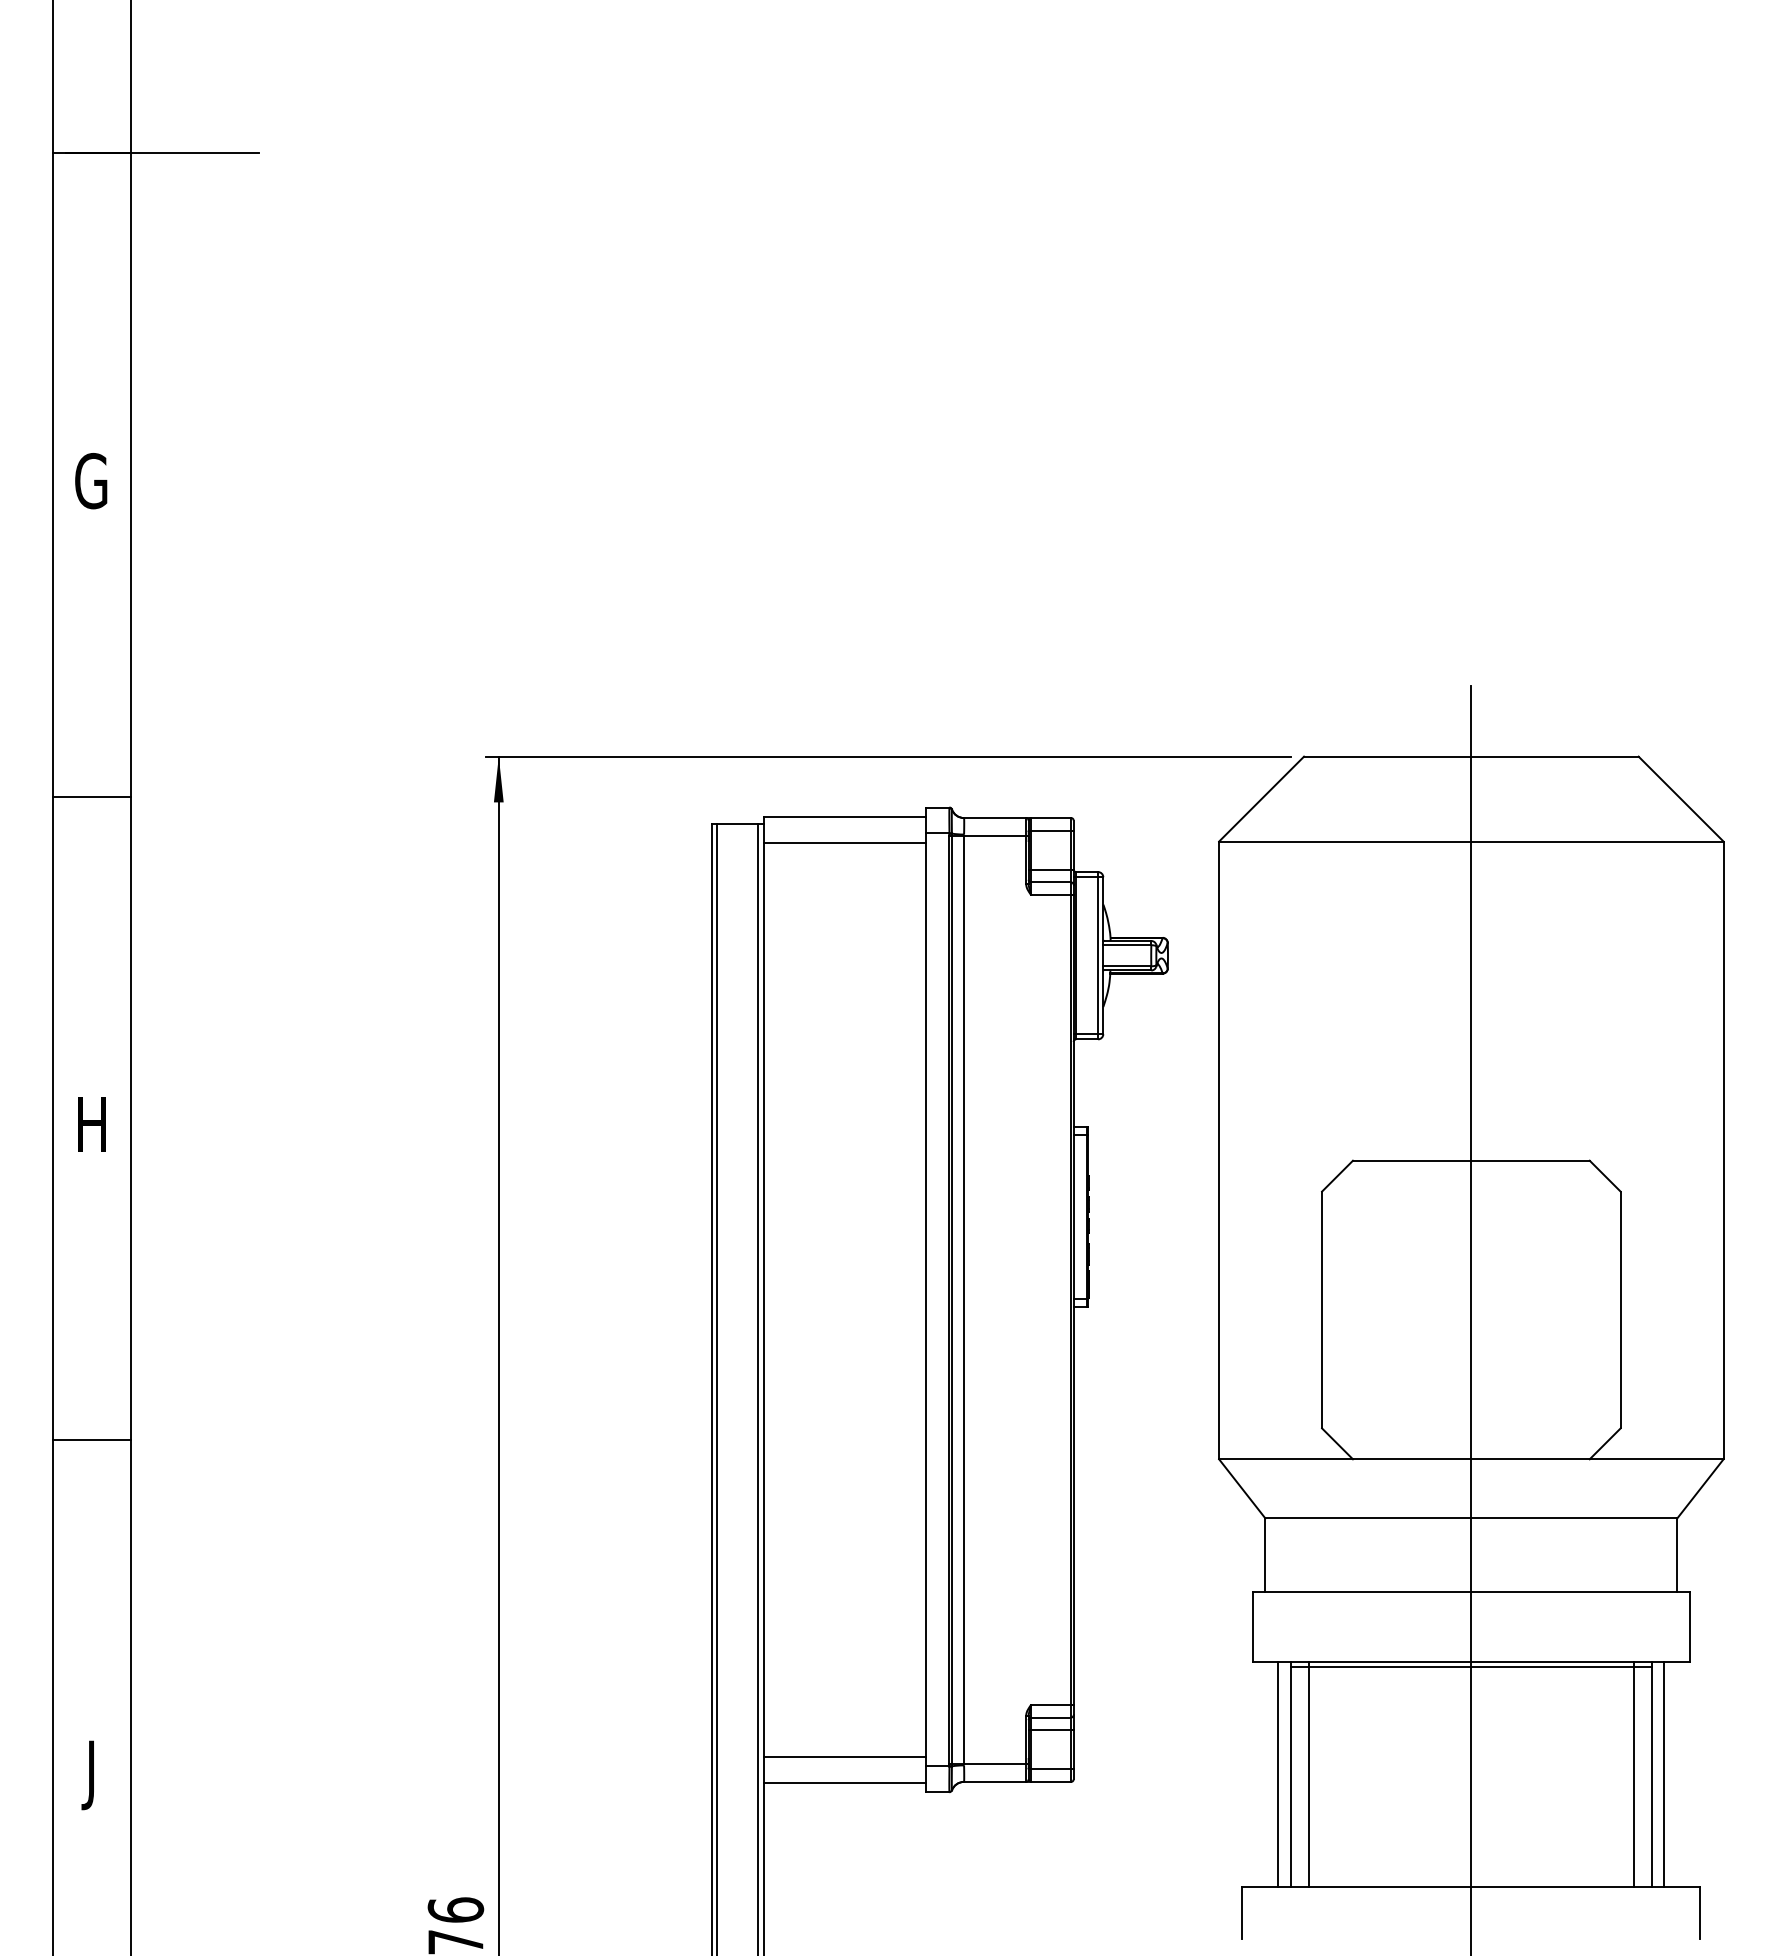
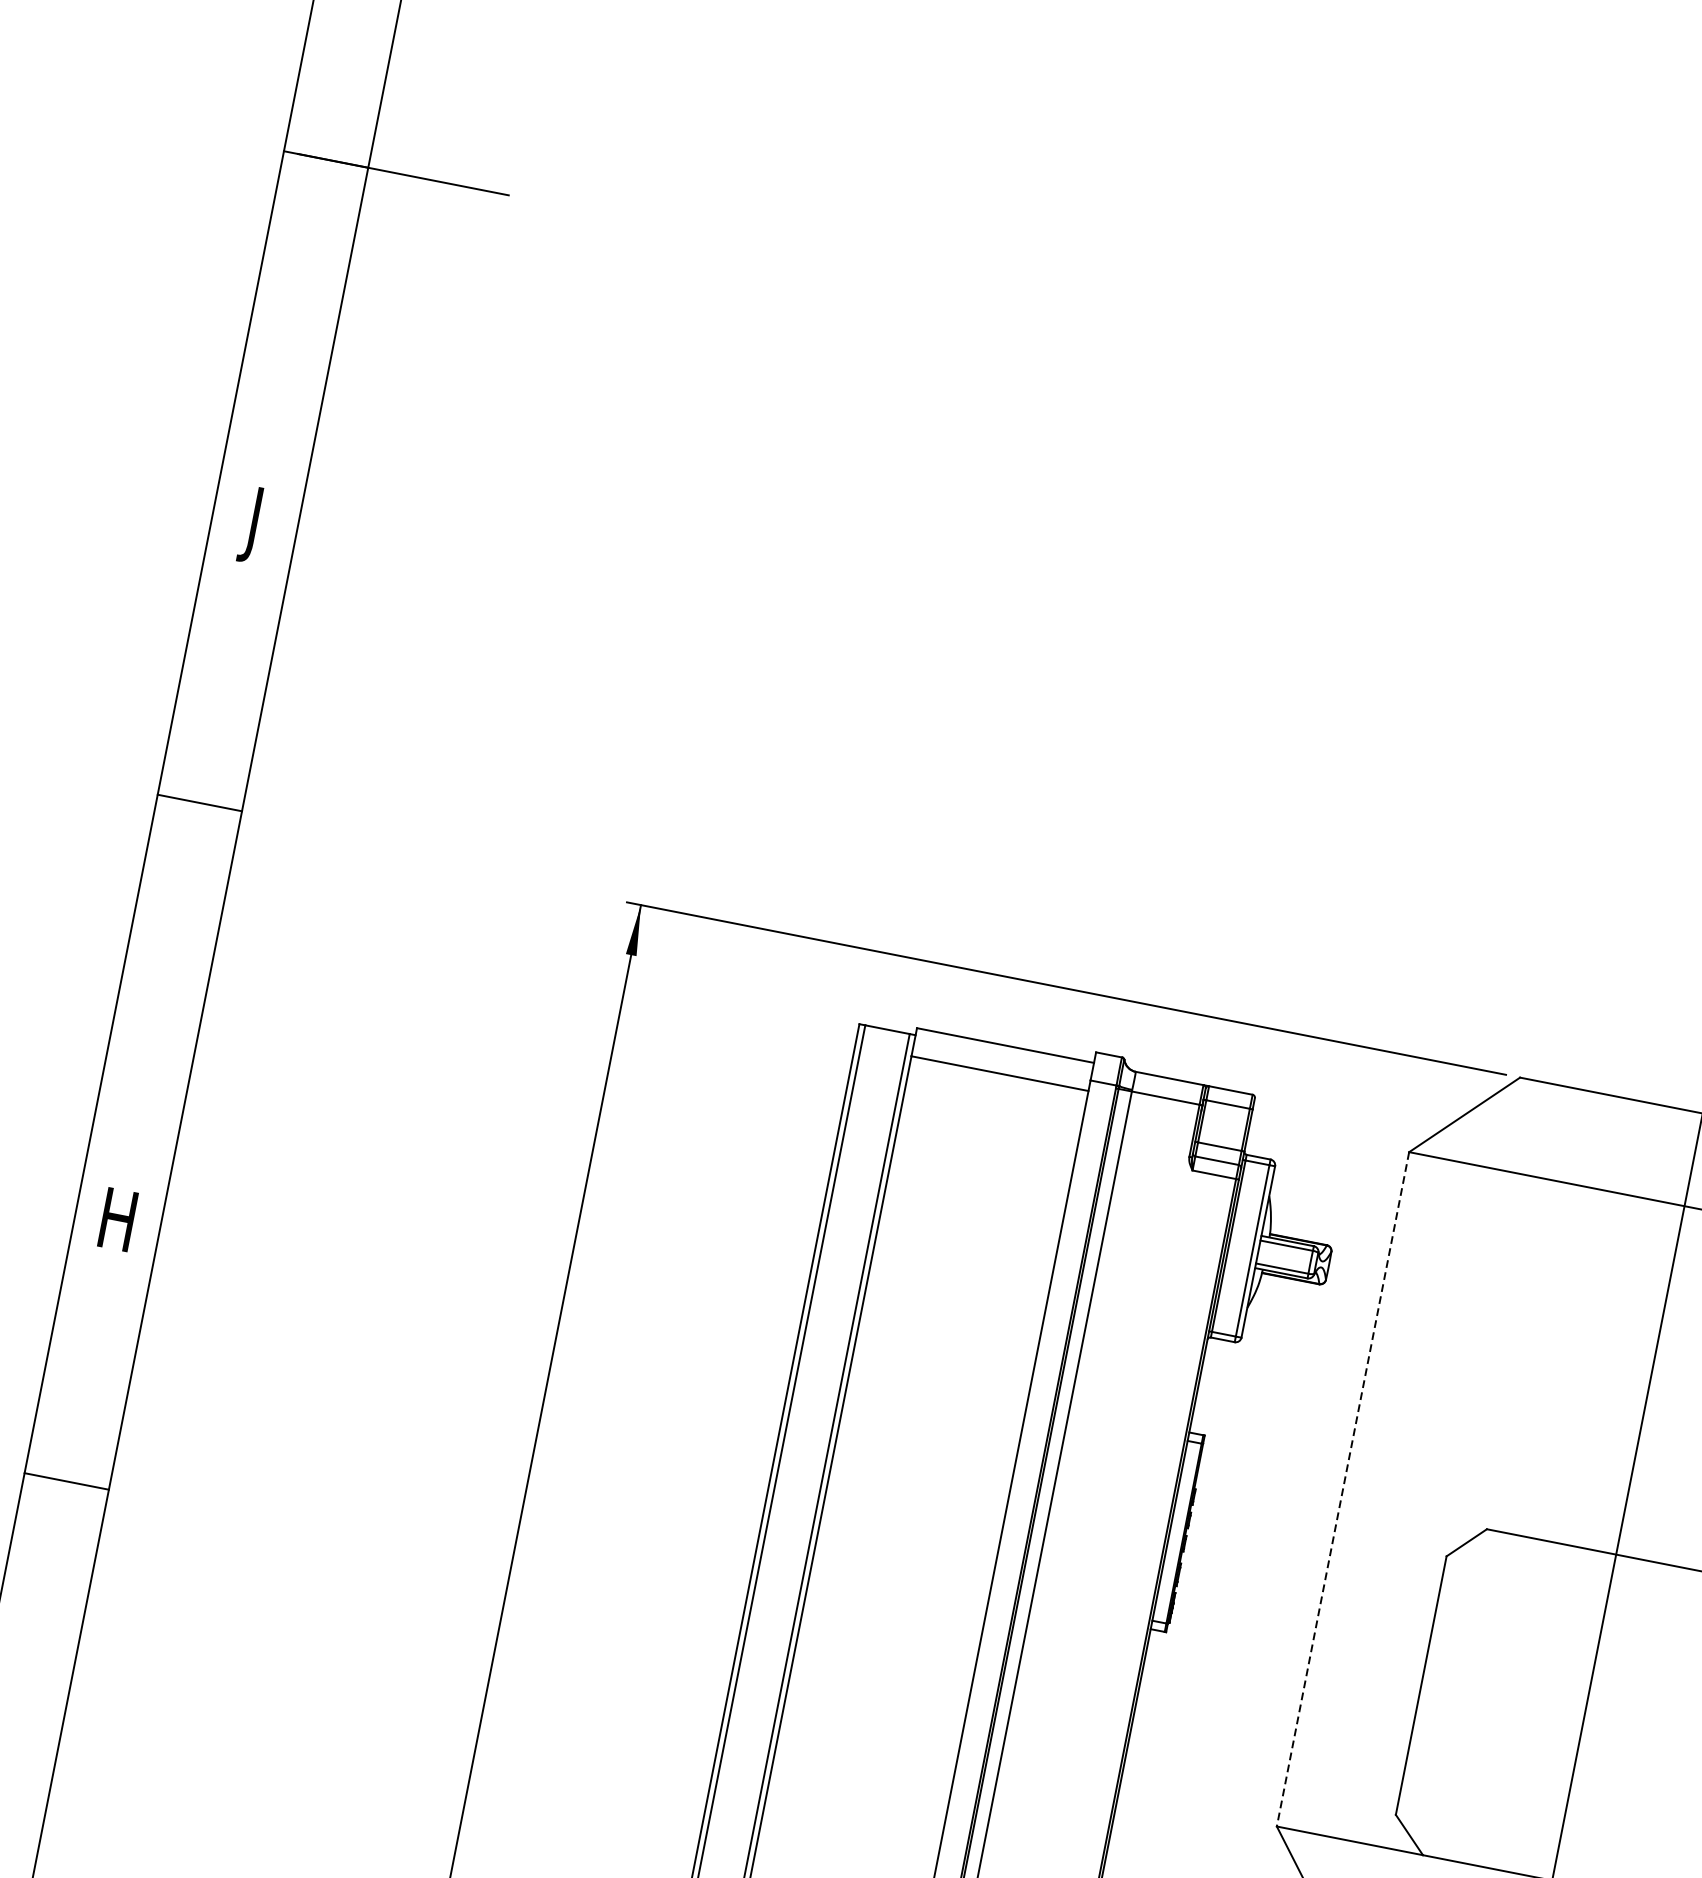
text: (91, 487) -> (254, 524), G -> J
line: (91, 796) -> (199, 802), moved
line: (1219, 1150) -> (1343, 1489), solid -> dashed
line: (91, 1440) -> (66, 1481), moved

